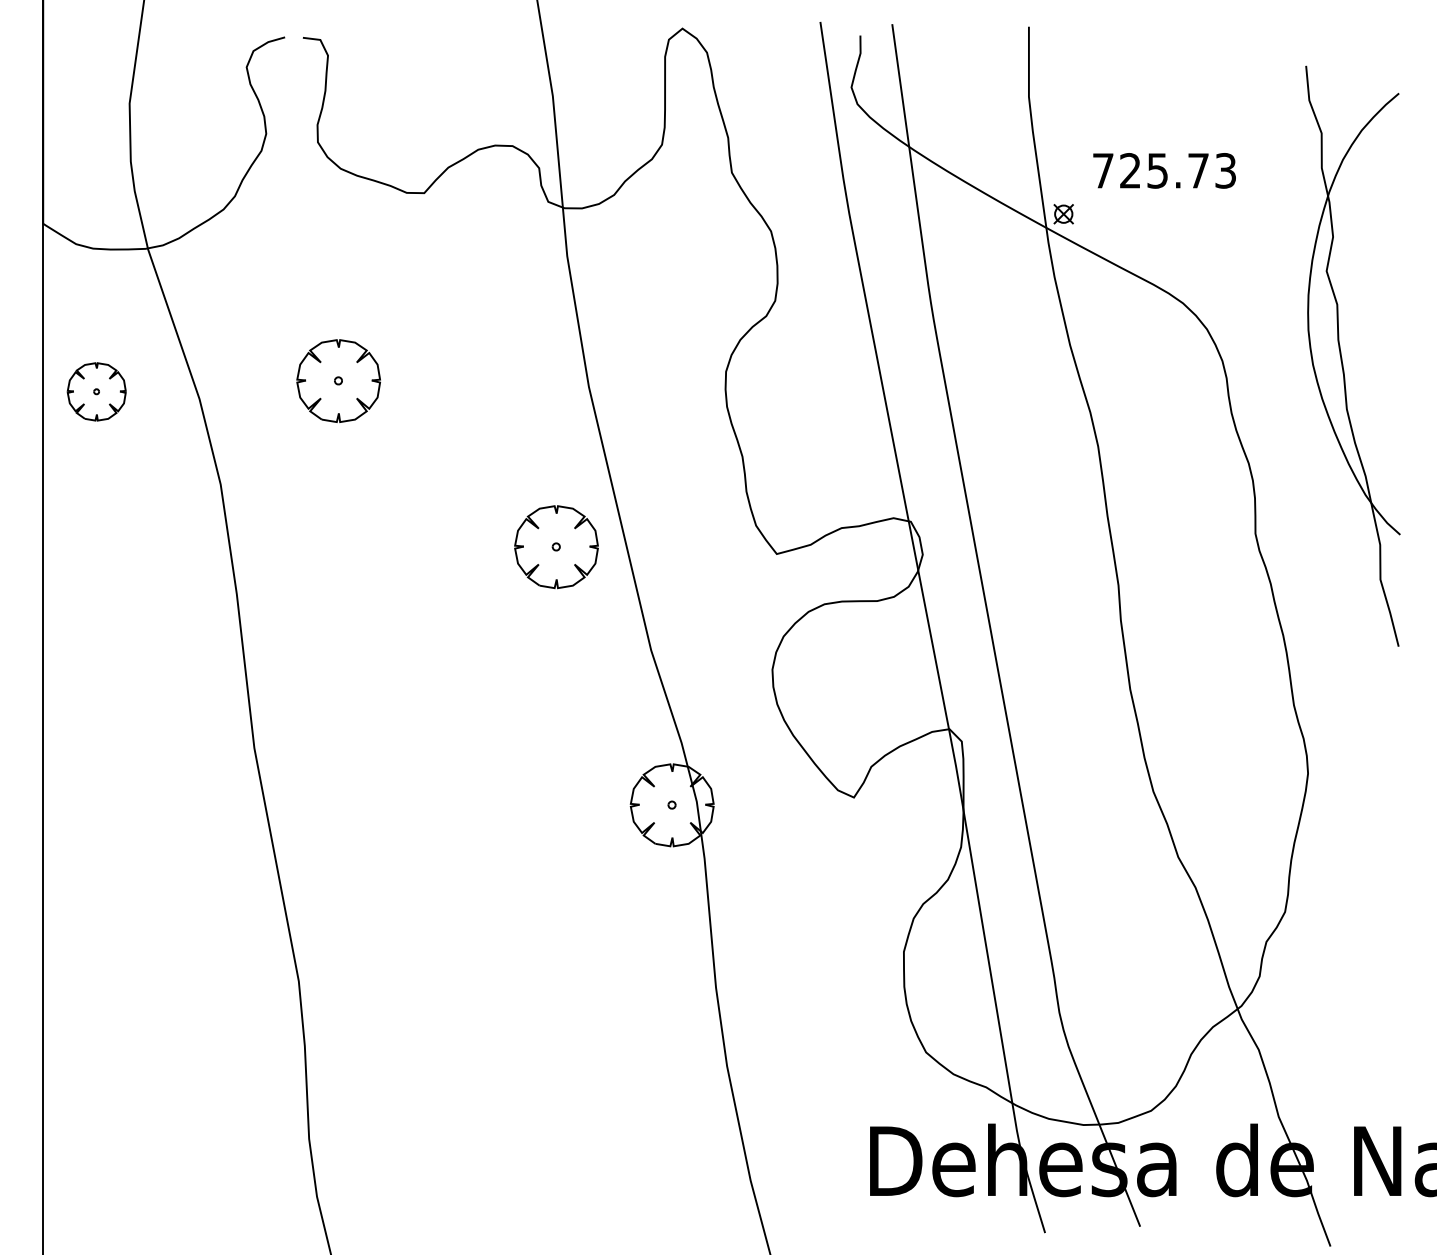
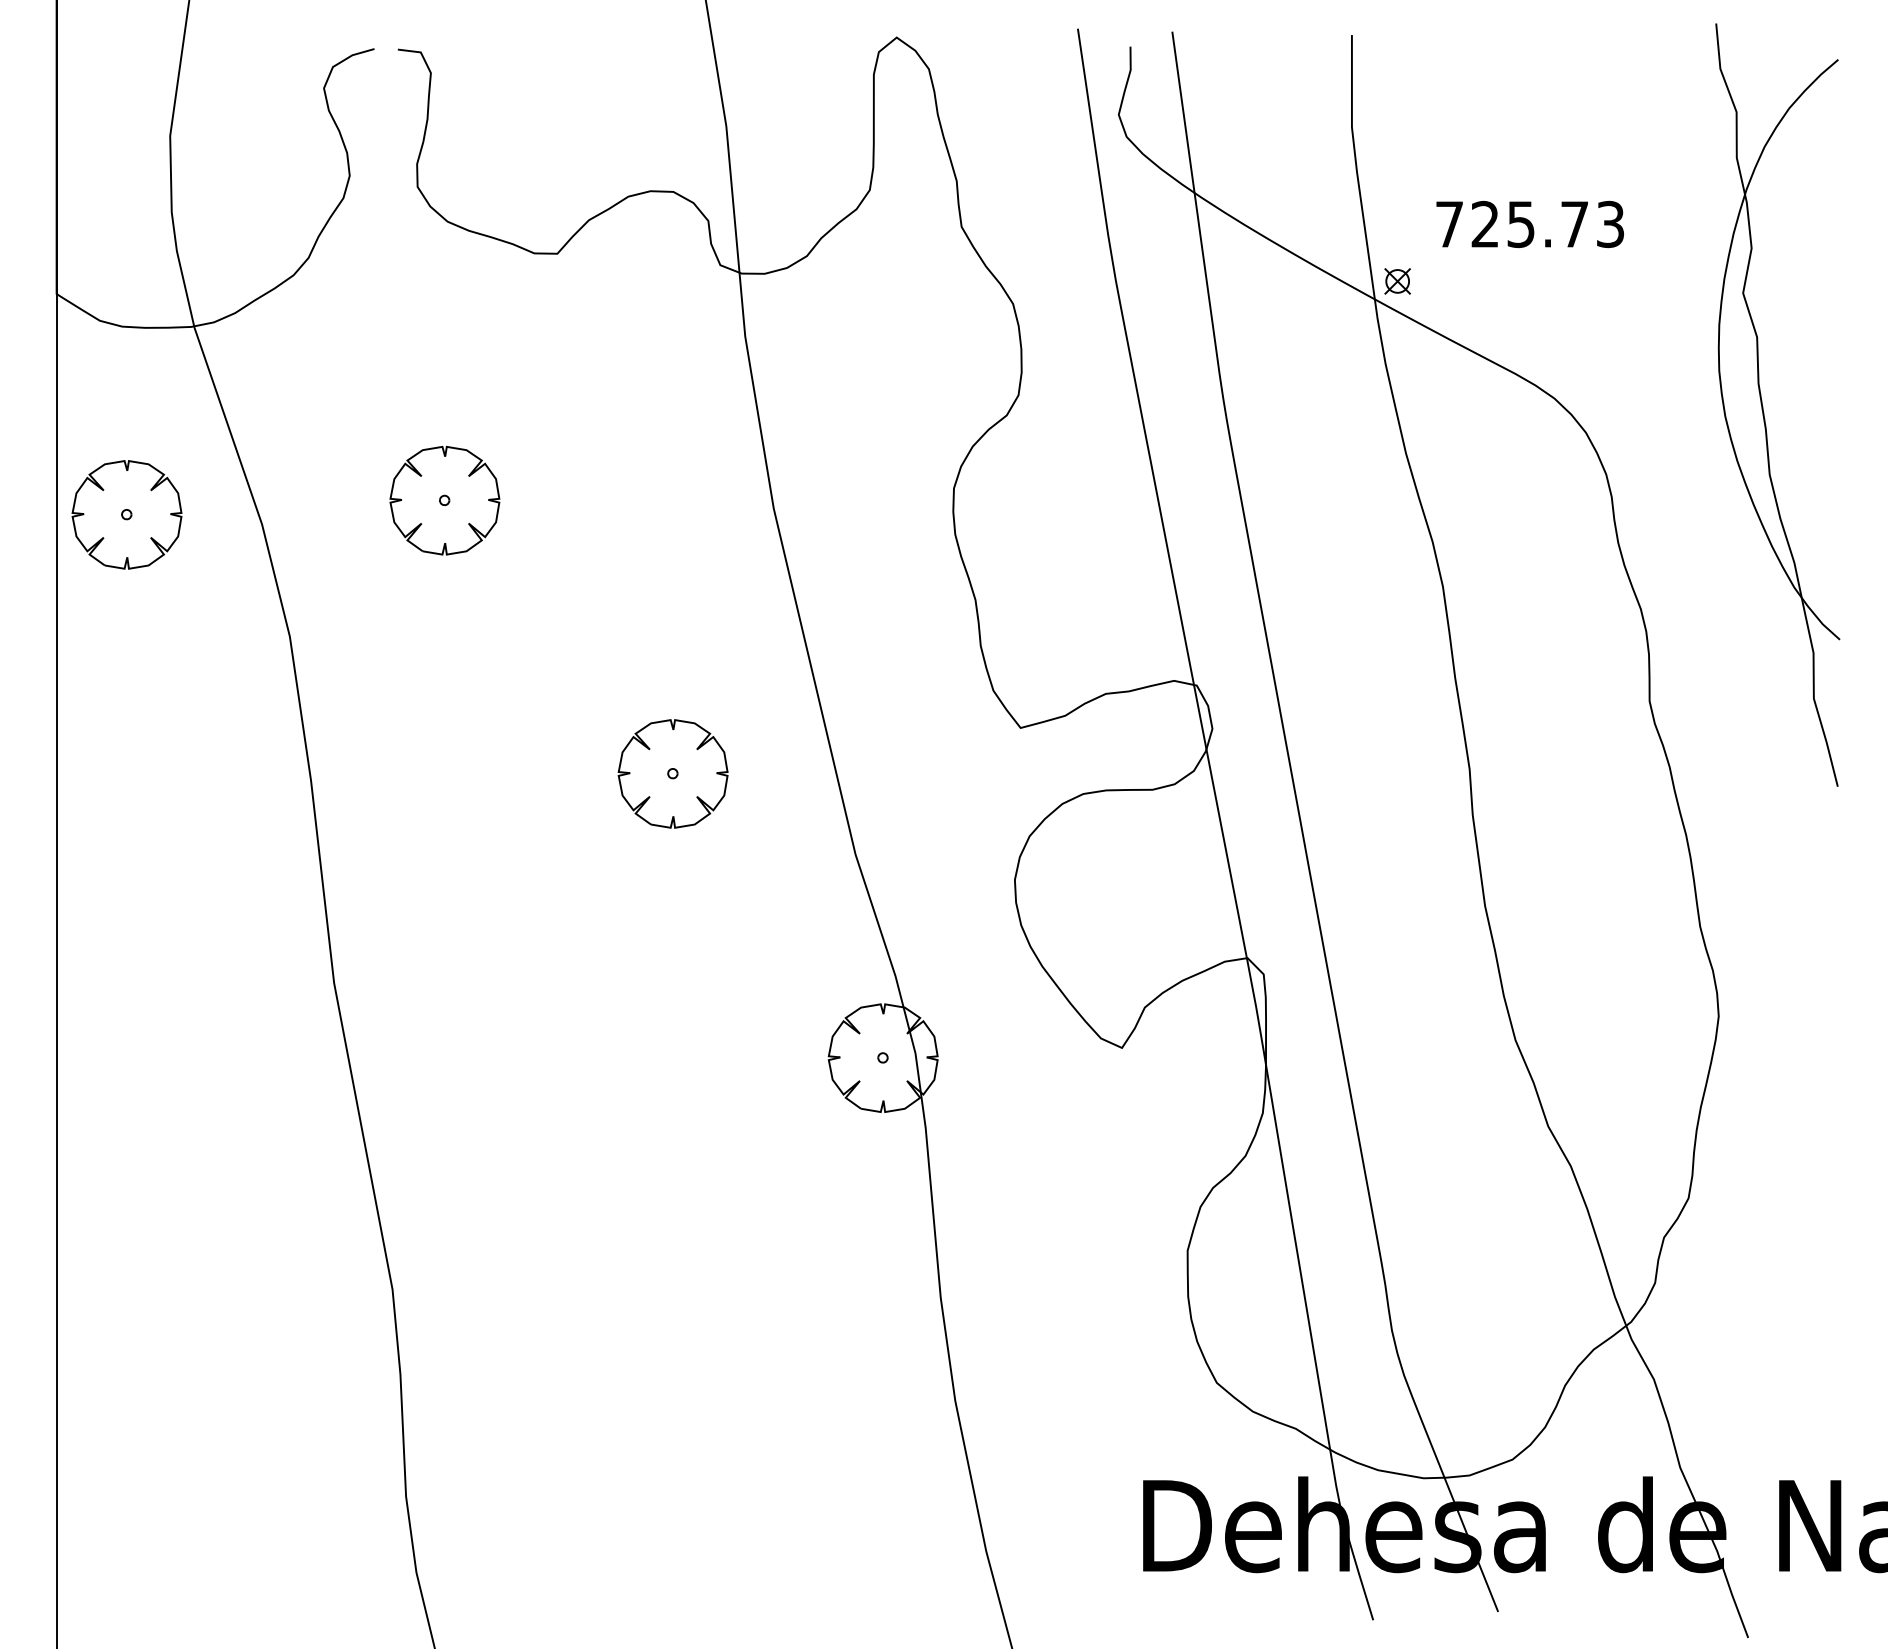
part: (1342, 357) -> (1763, 406), moved
part: (96, 391) -> (126, 514), size x1.43
part: (556, 546) -> (672, 773), moved

